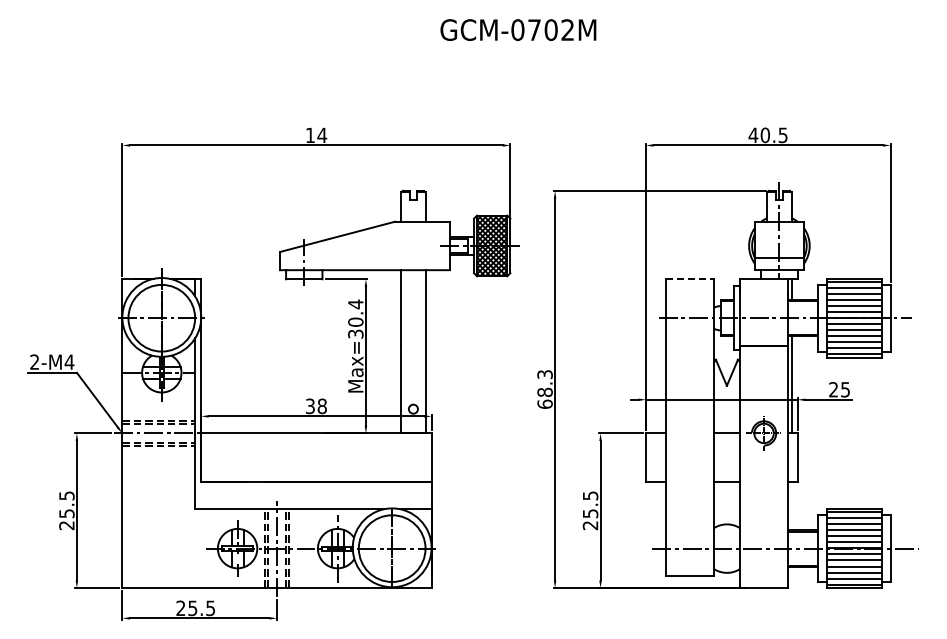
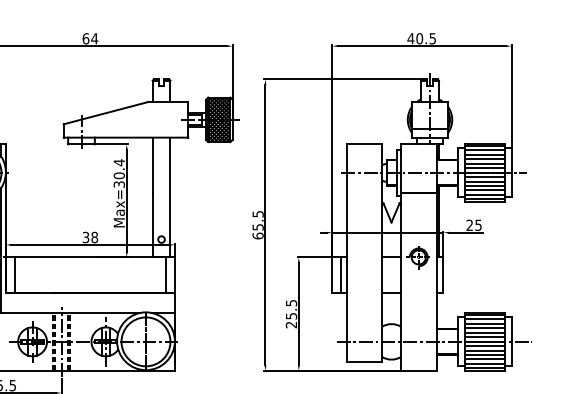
text: (310, 135) -> (86, 38), 14 -> 64
line: (690, 278) -> (364, 143), dashed -> solid
text: (544, 383) -> (257, 220), 68.3 -> 65.5
line: (213, 457) -> (14, 275), added
line: (419, 457) -> (166, 275), added
line: (658, 457) -> (341, 275), added

